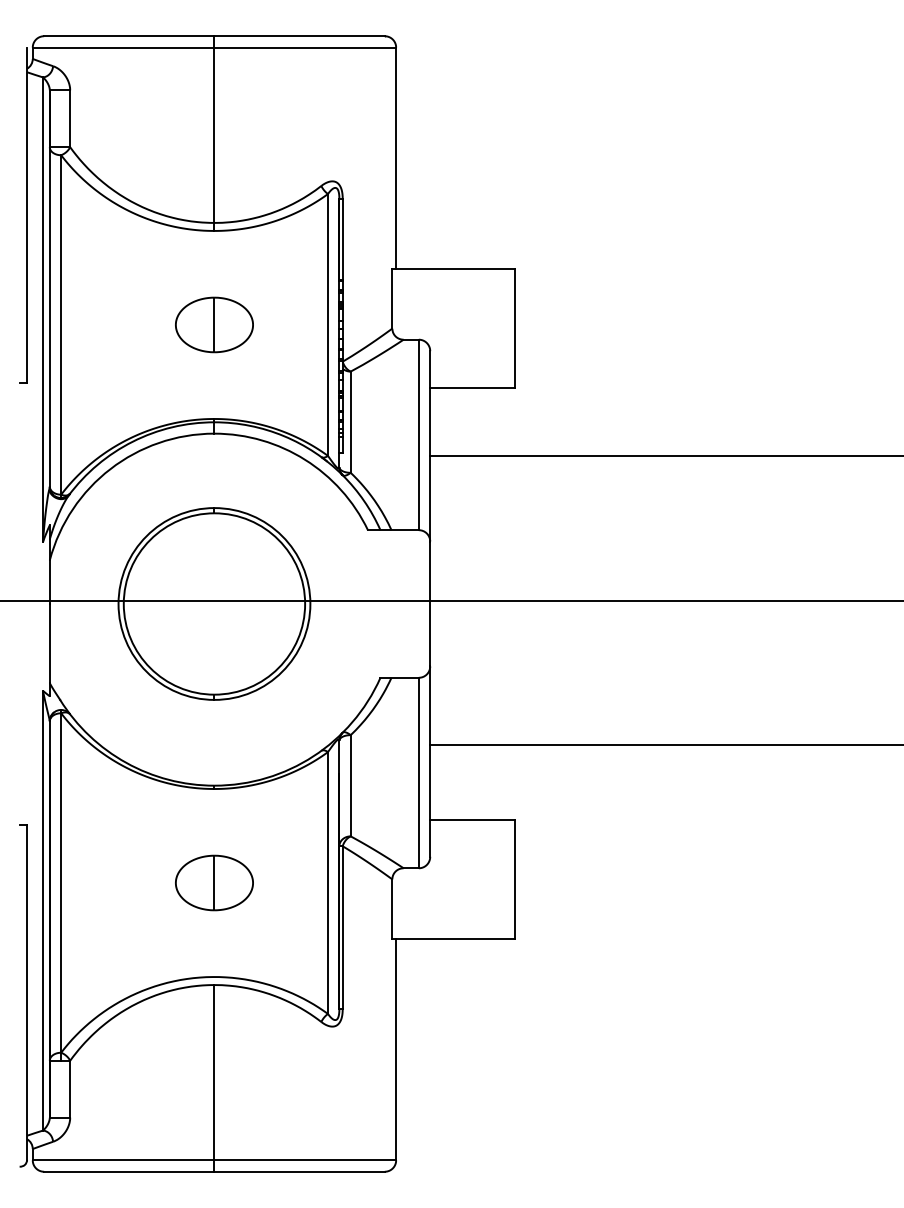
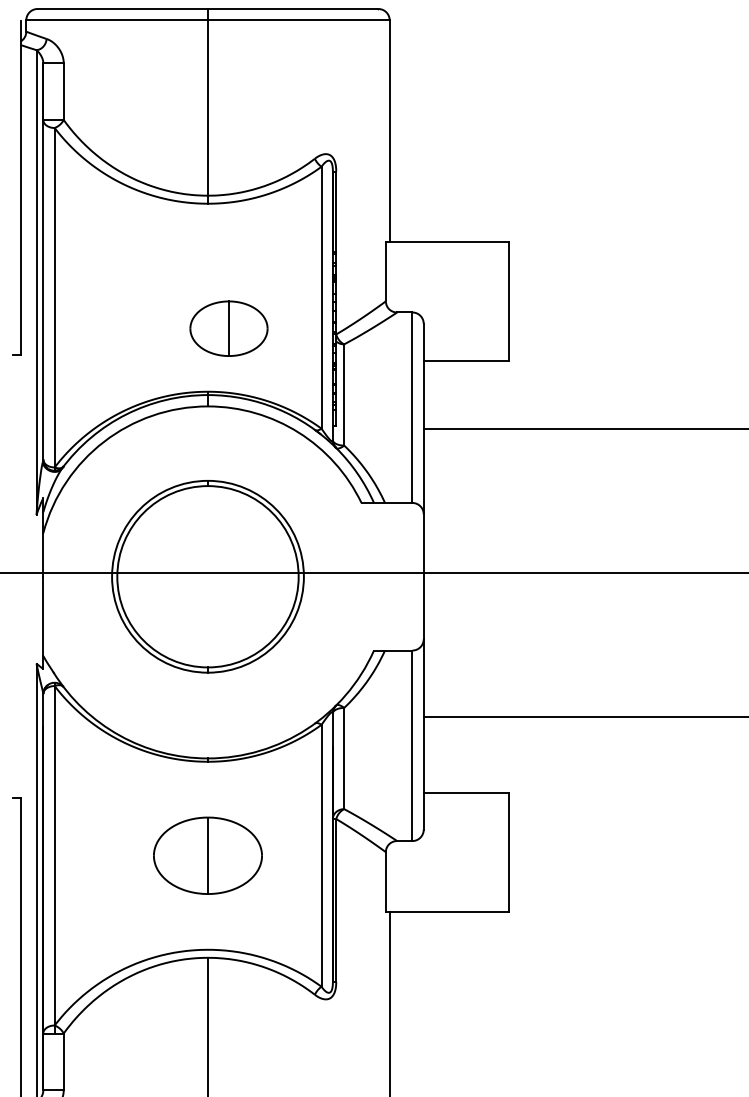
part: (214, 324) -> (229, 328), moved
part: (214, 882) -> (208, 855), size x1.4

